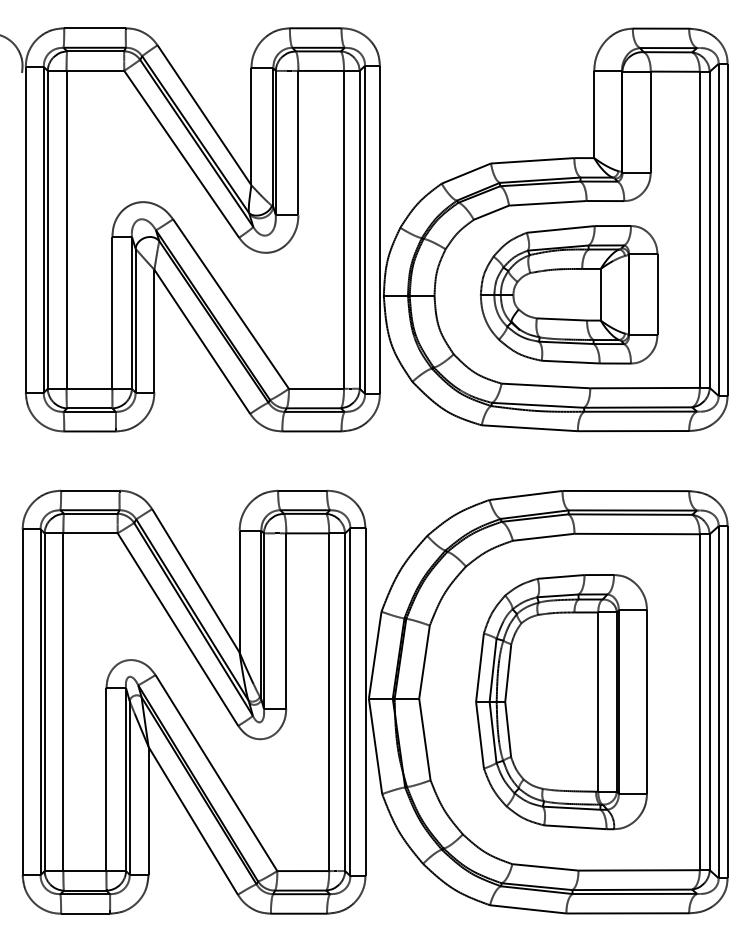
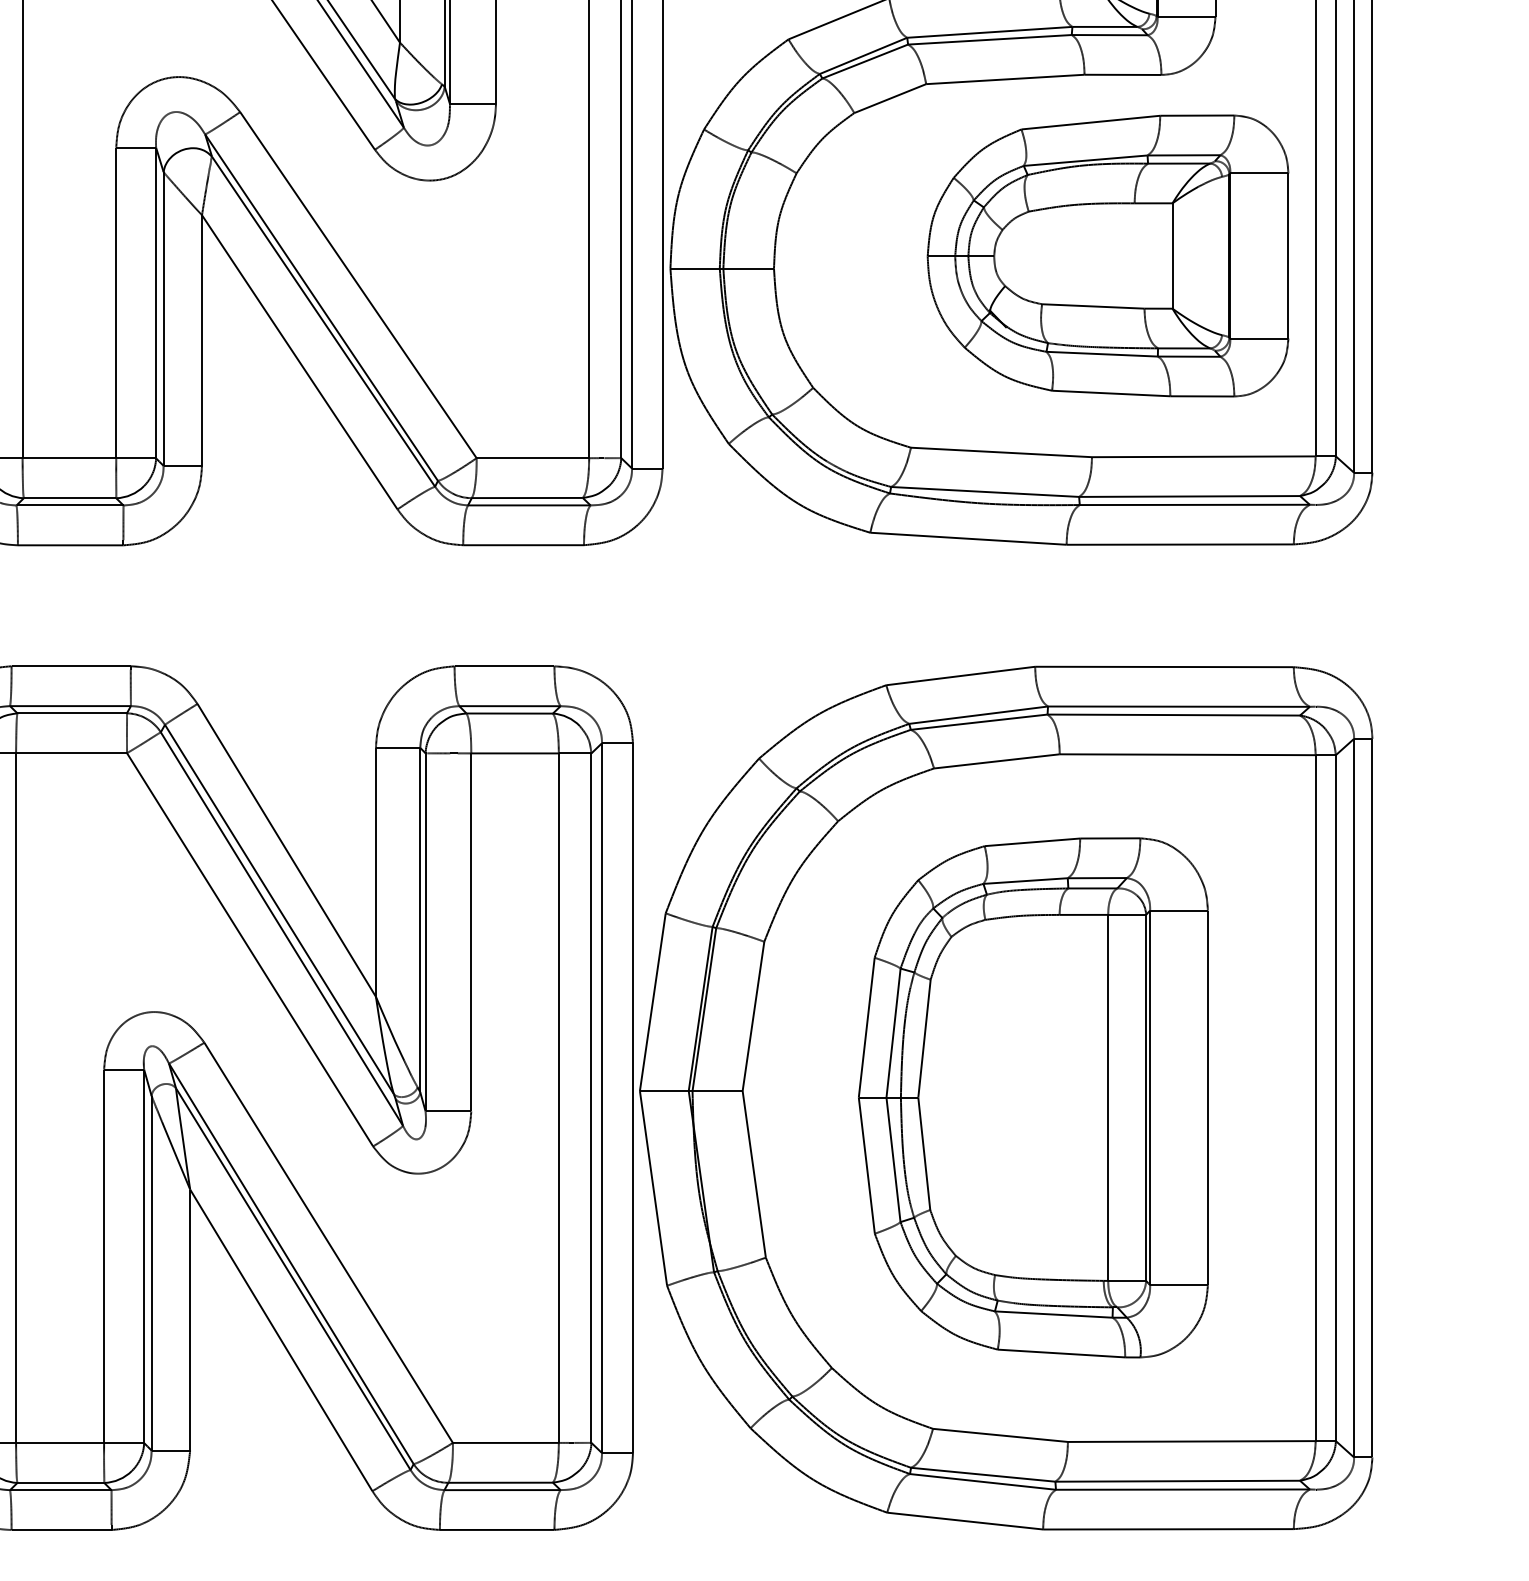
part: (569, 294) -> (1108, 255), moved

